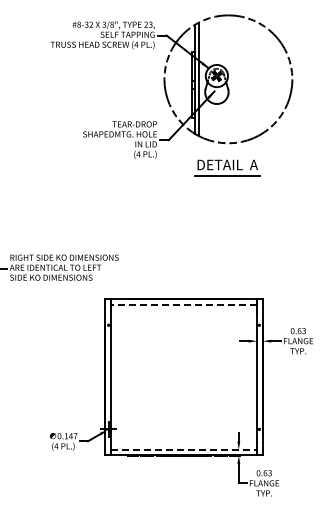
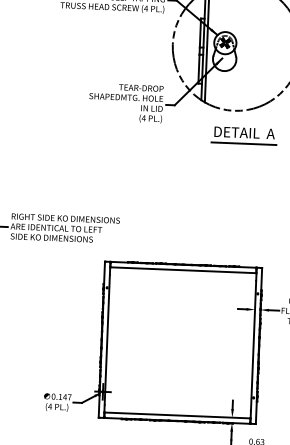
part: (227, 167) -> (244, 135), moved
line: (184, 304) -> (183, 270), dashed -> solid
line: (184, 449) -> (177, 414), dashed -> solid

